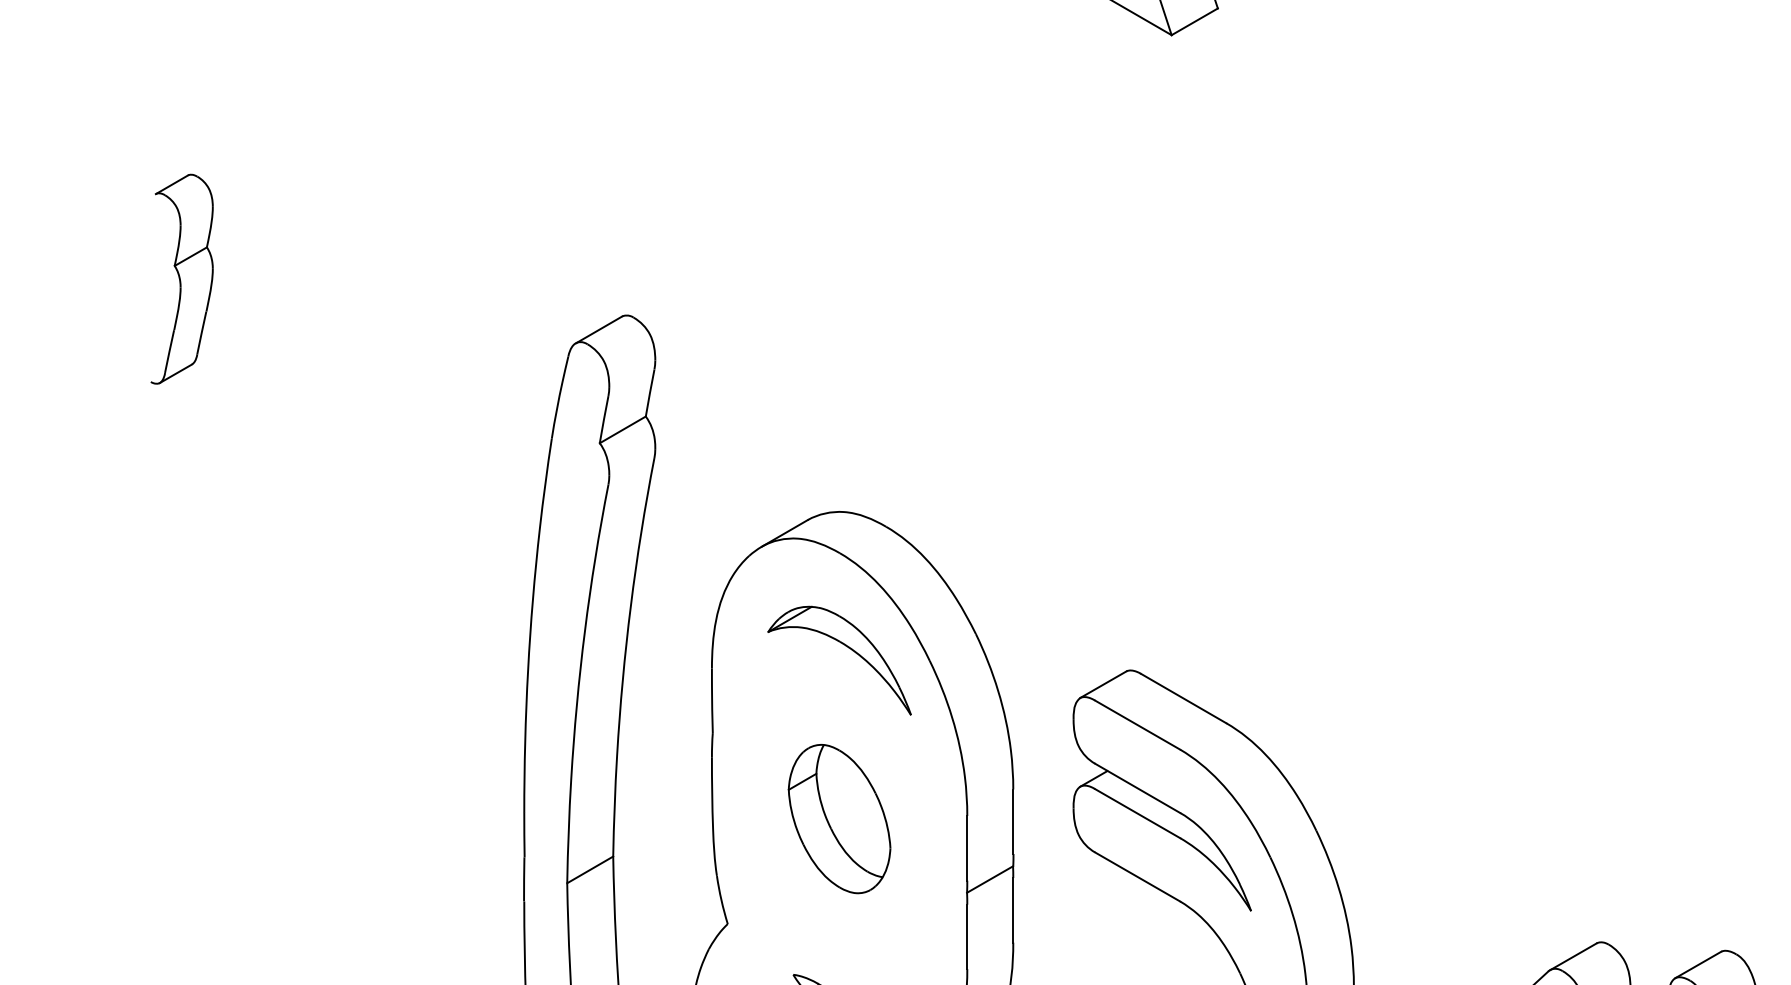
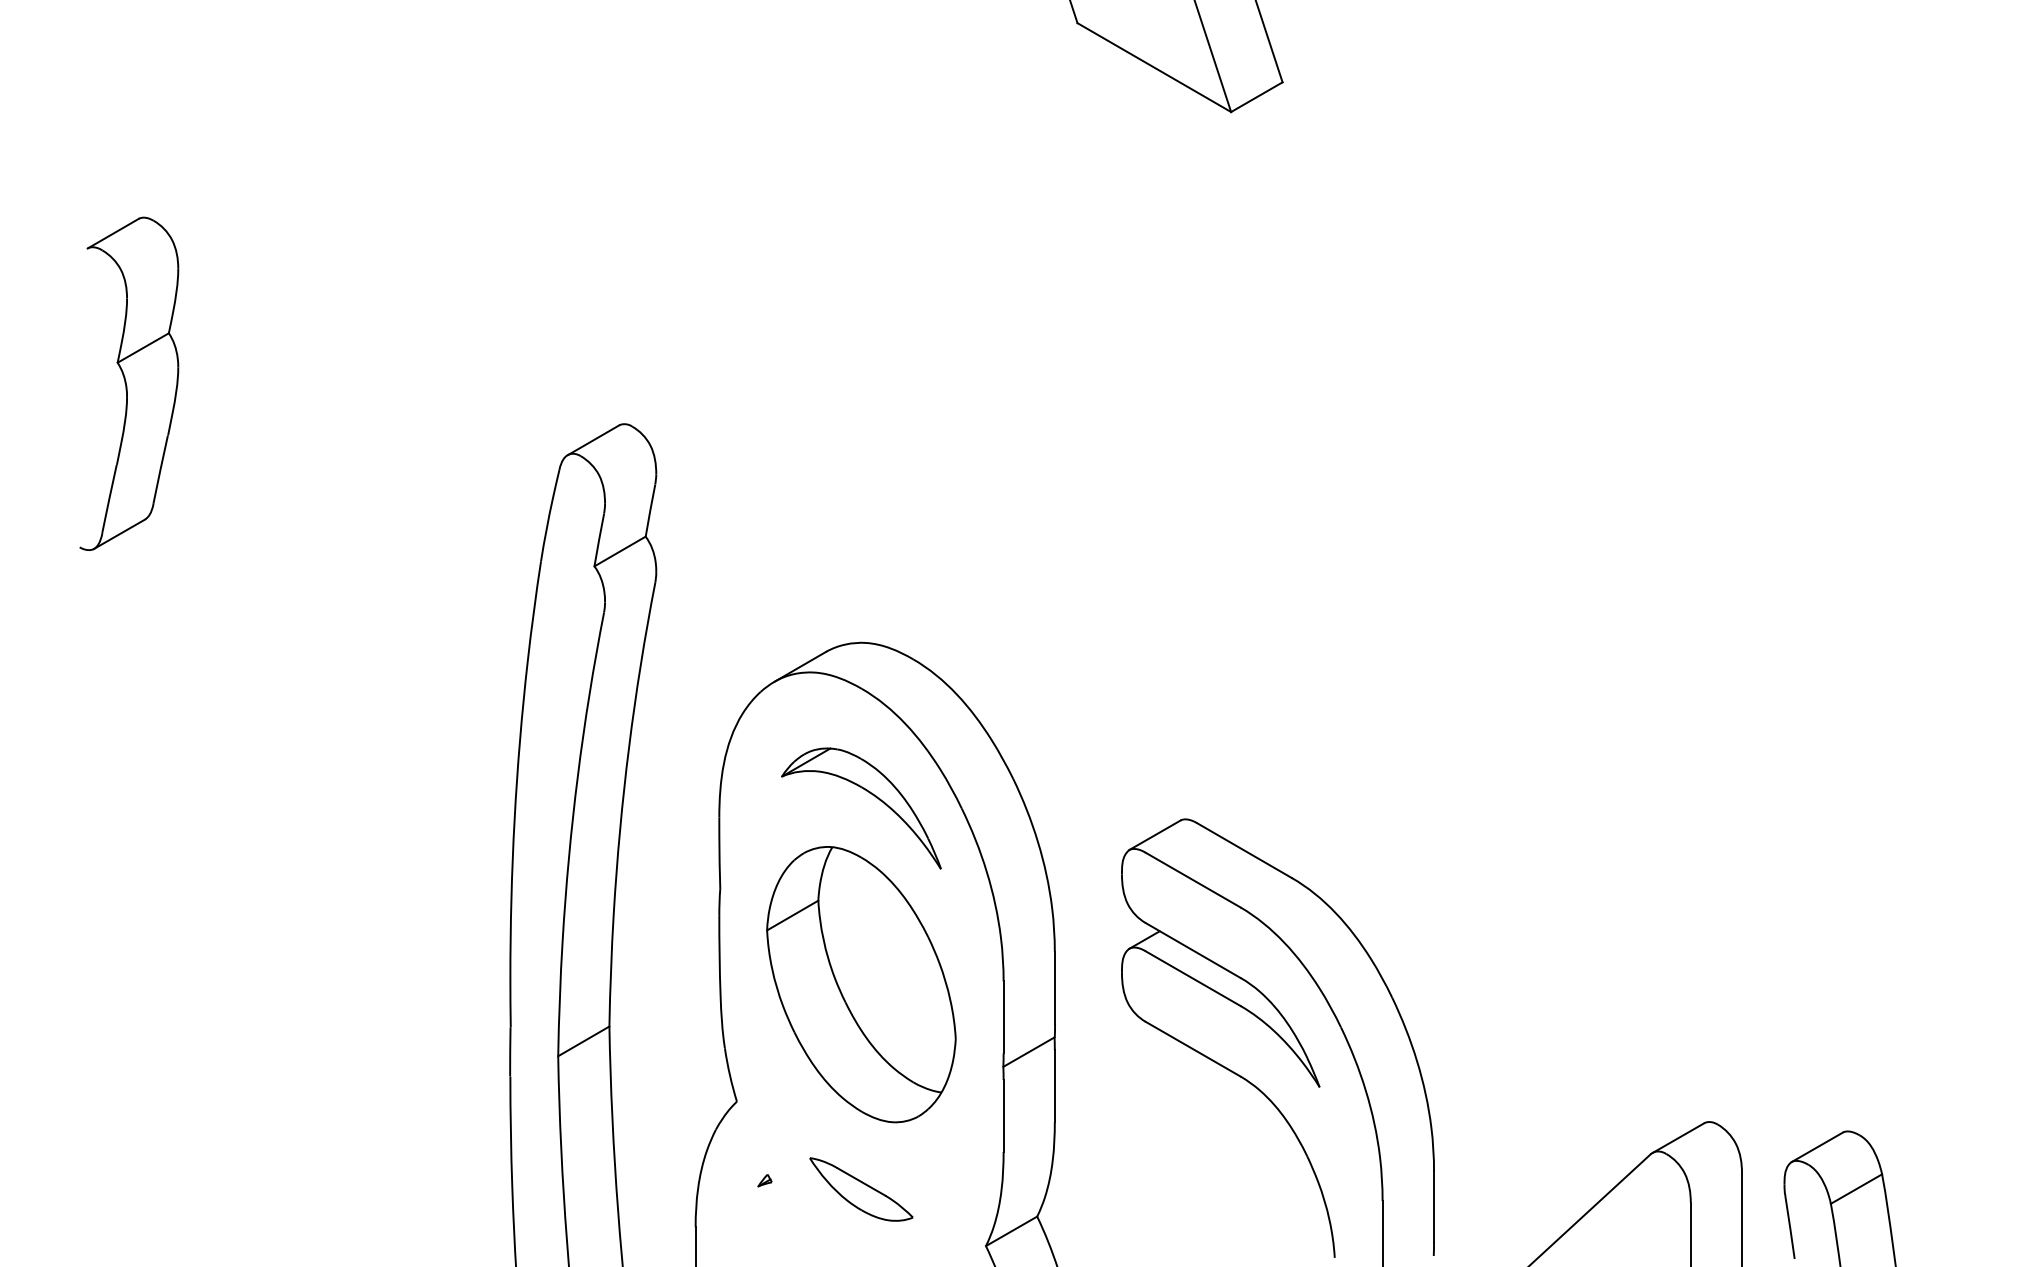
part: (182, 278) -> (129, 383), size x1.43
part: (839, 818) -> (861, 984), size x1.67

